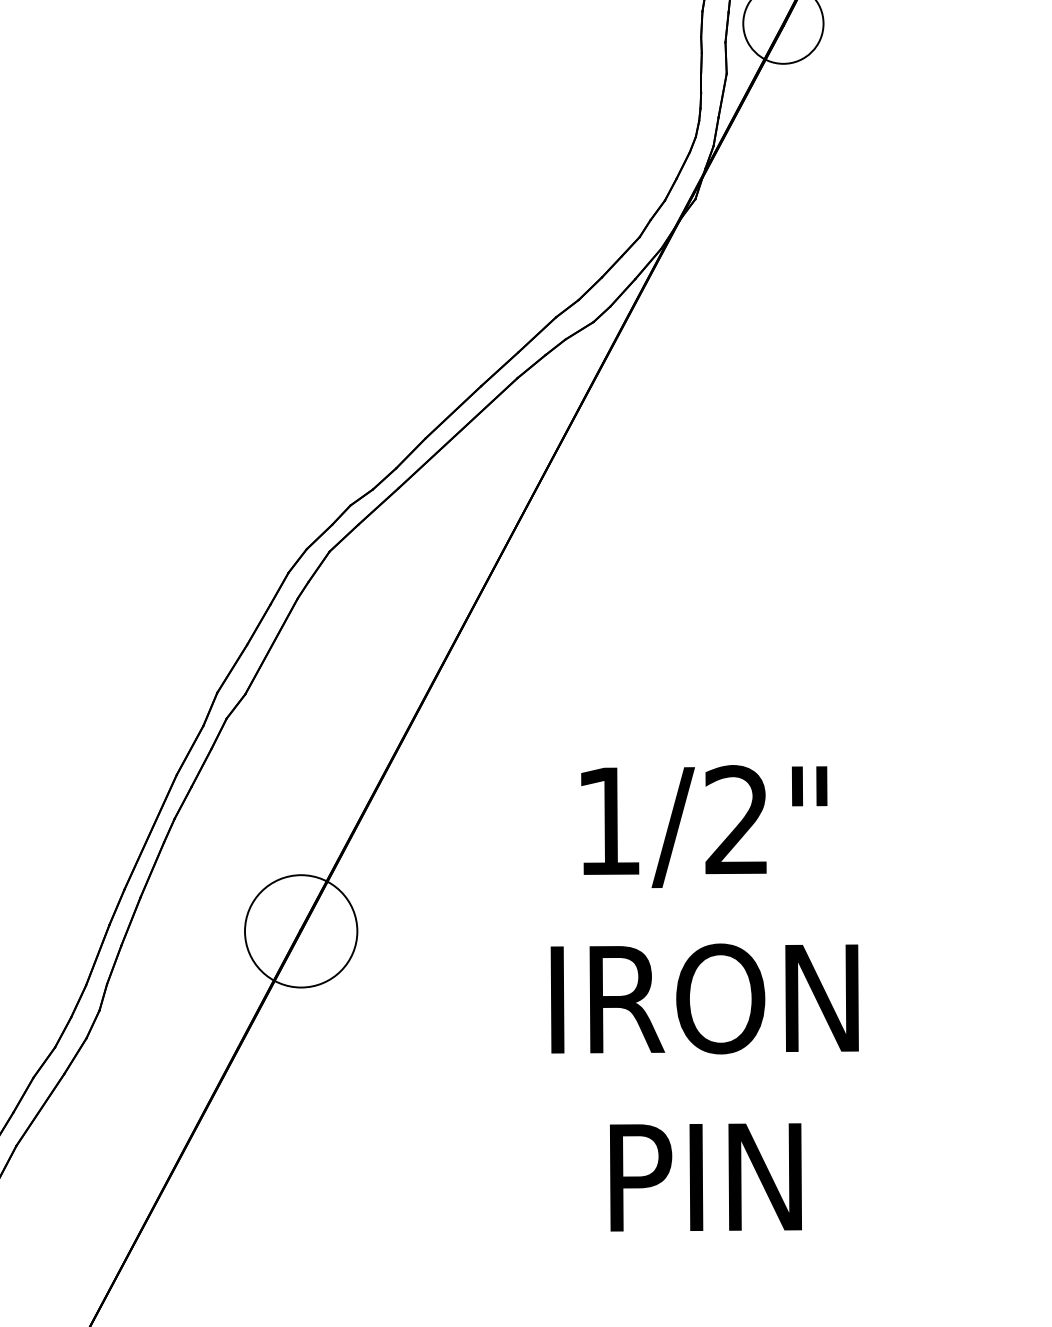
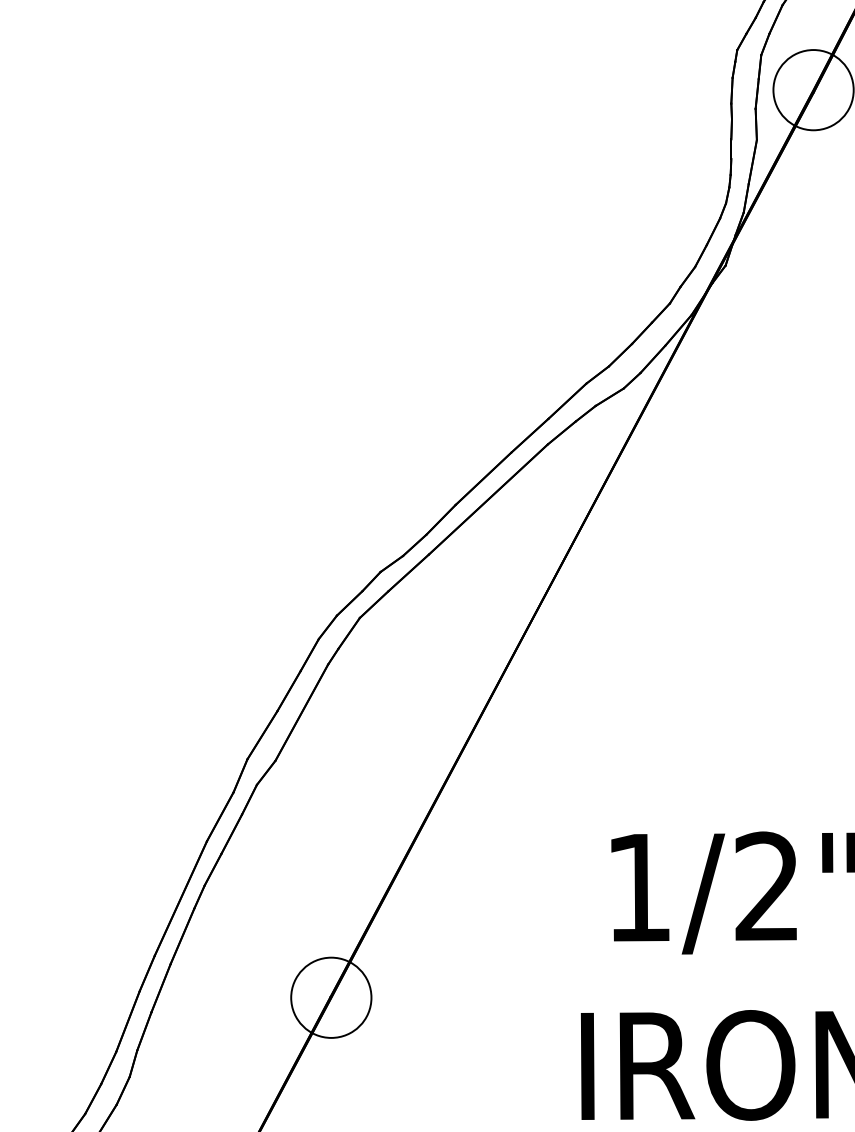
circle: (301, 931) -> (331, 997), size x0.71

